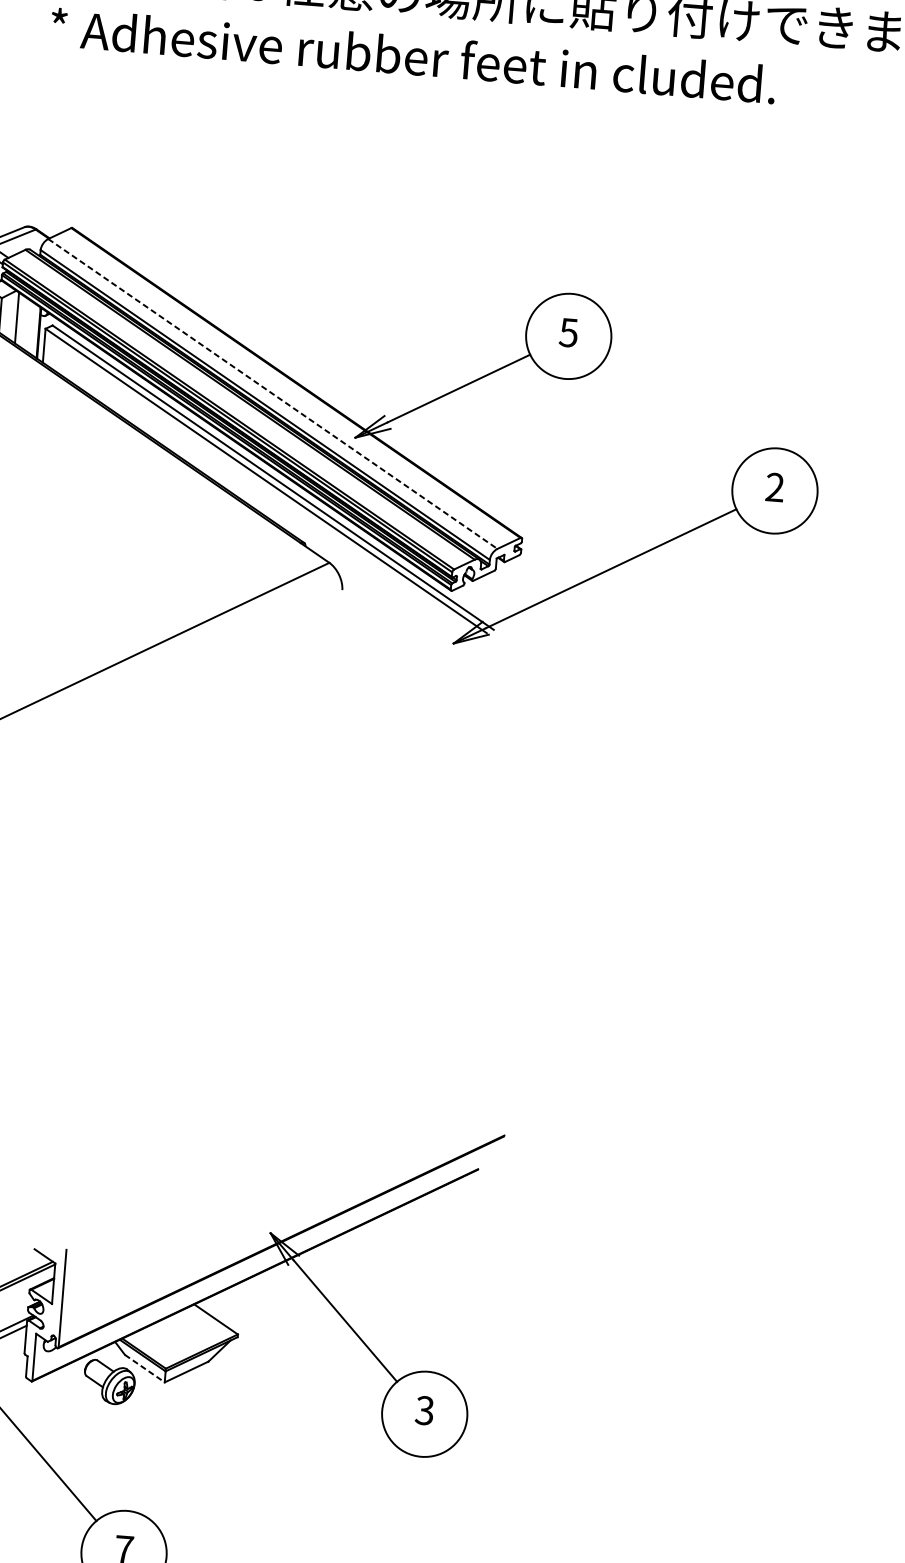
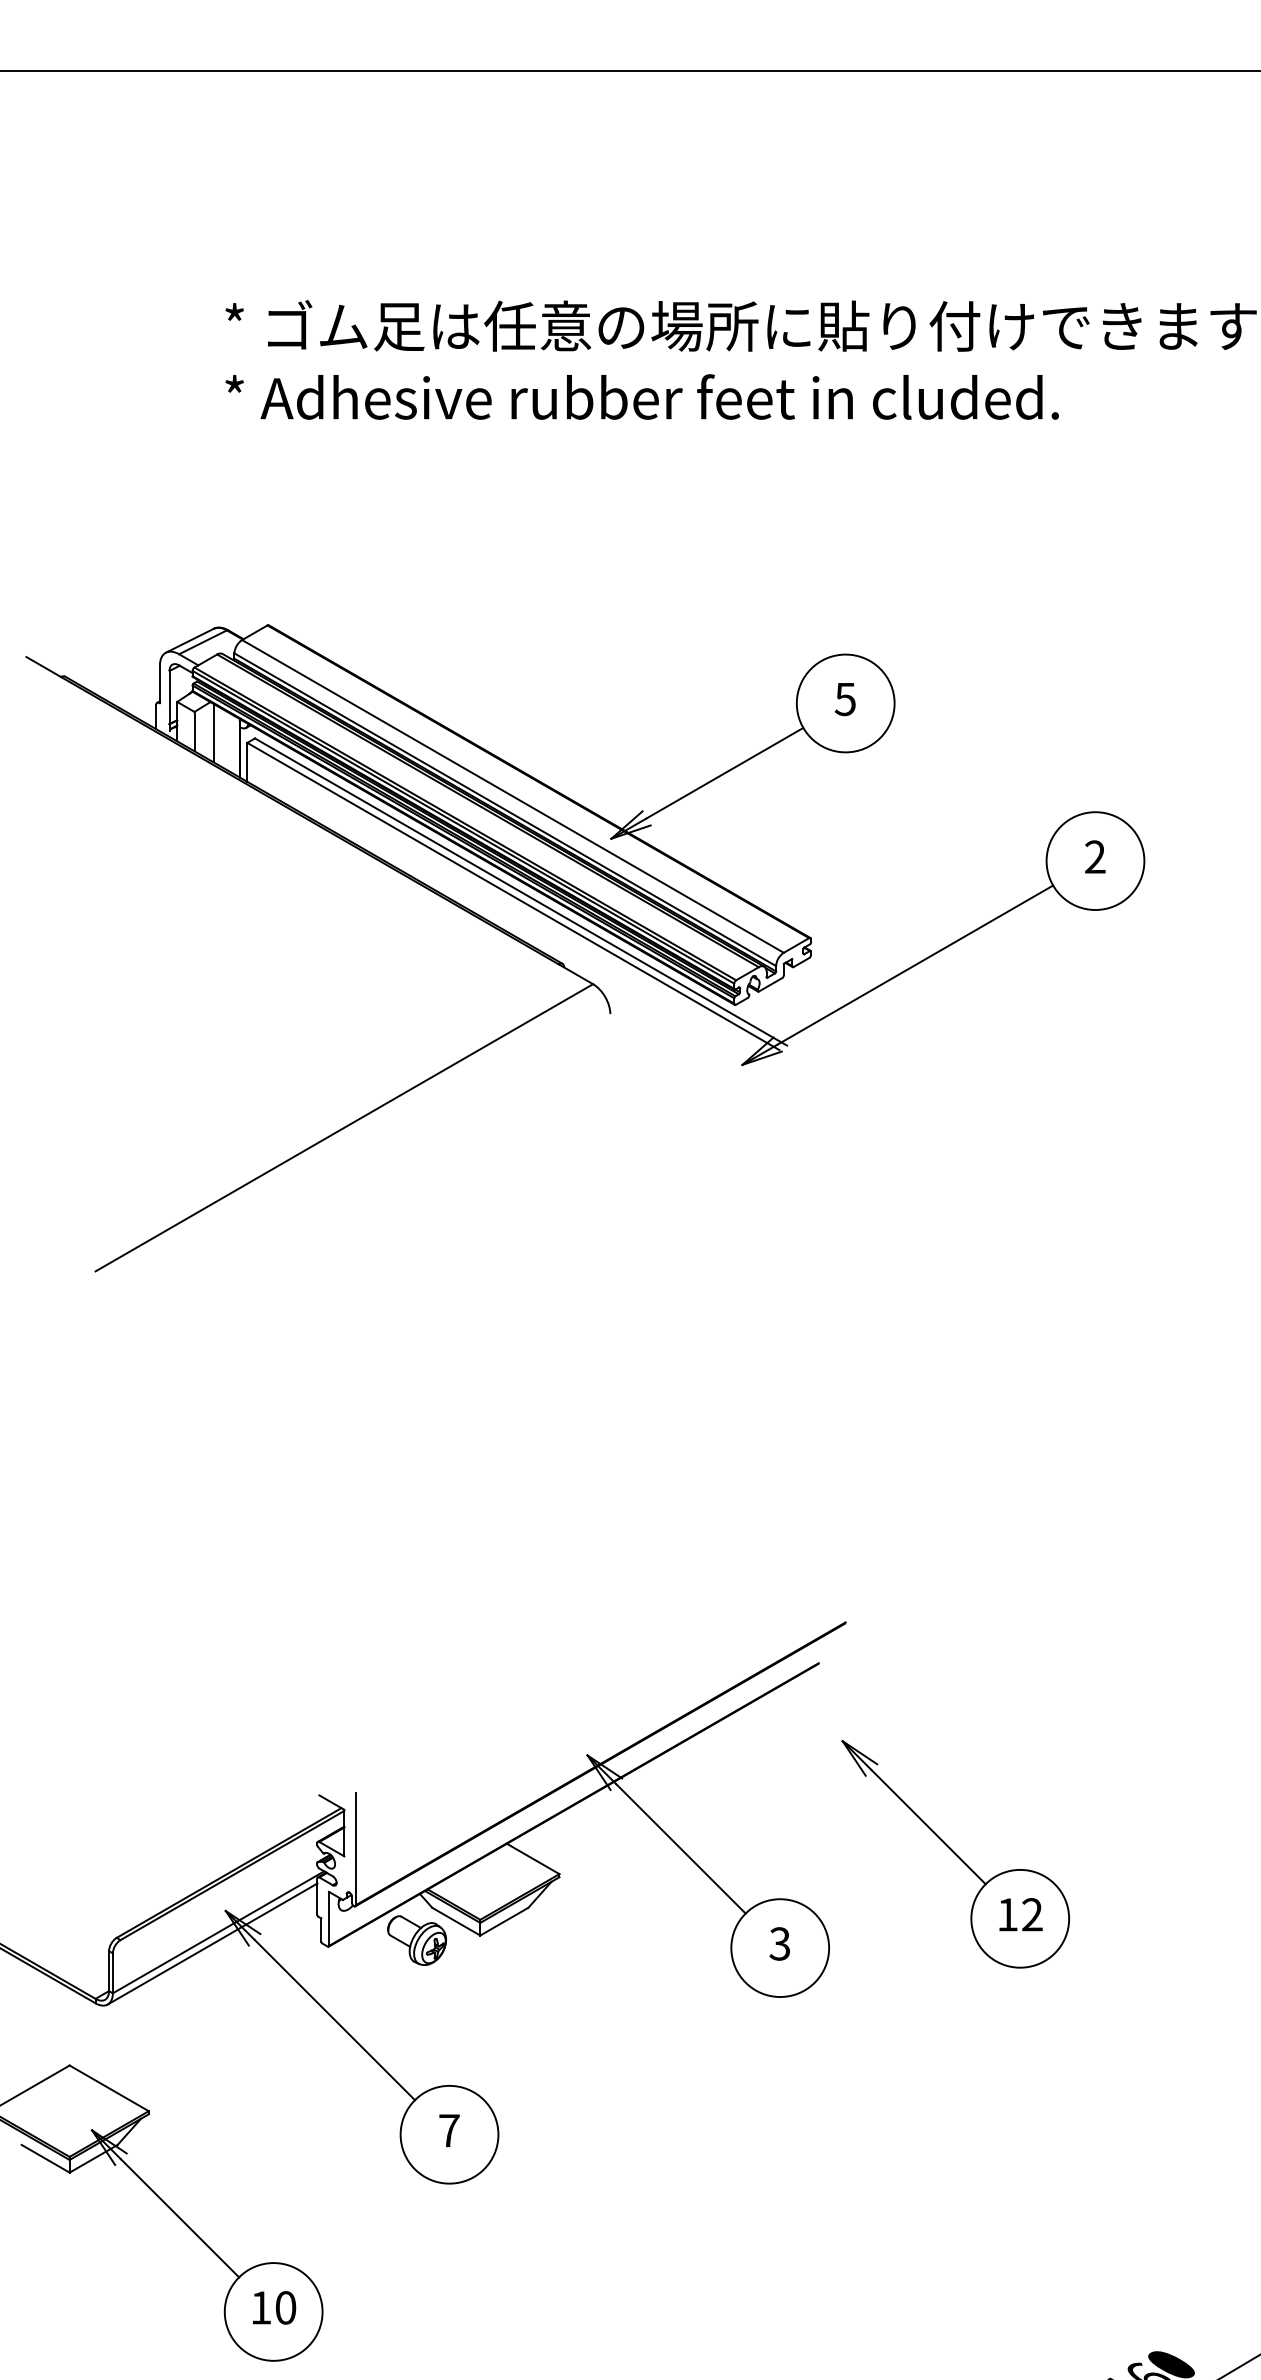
line: (272, 394) -> (512, 796), dashed -> solid
part: (583, 1345) -> (955, 1854), added
line: (145, 1368) -> (456, 1921), dashed -> solid

